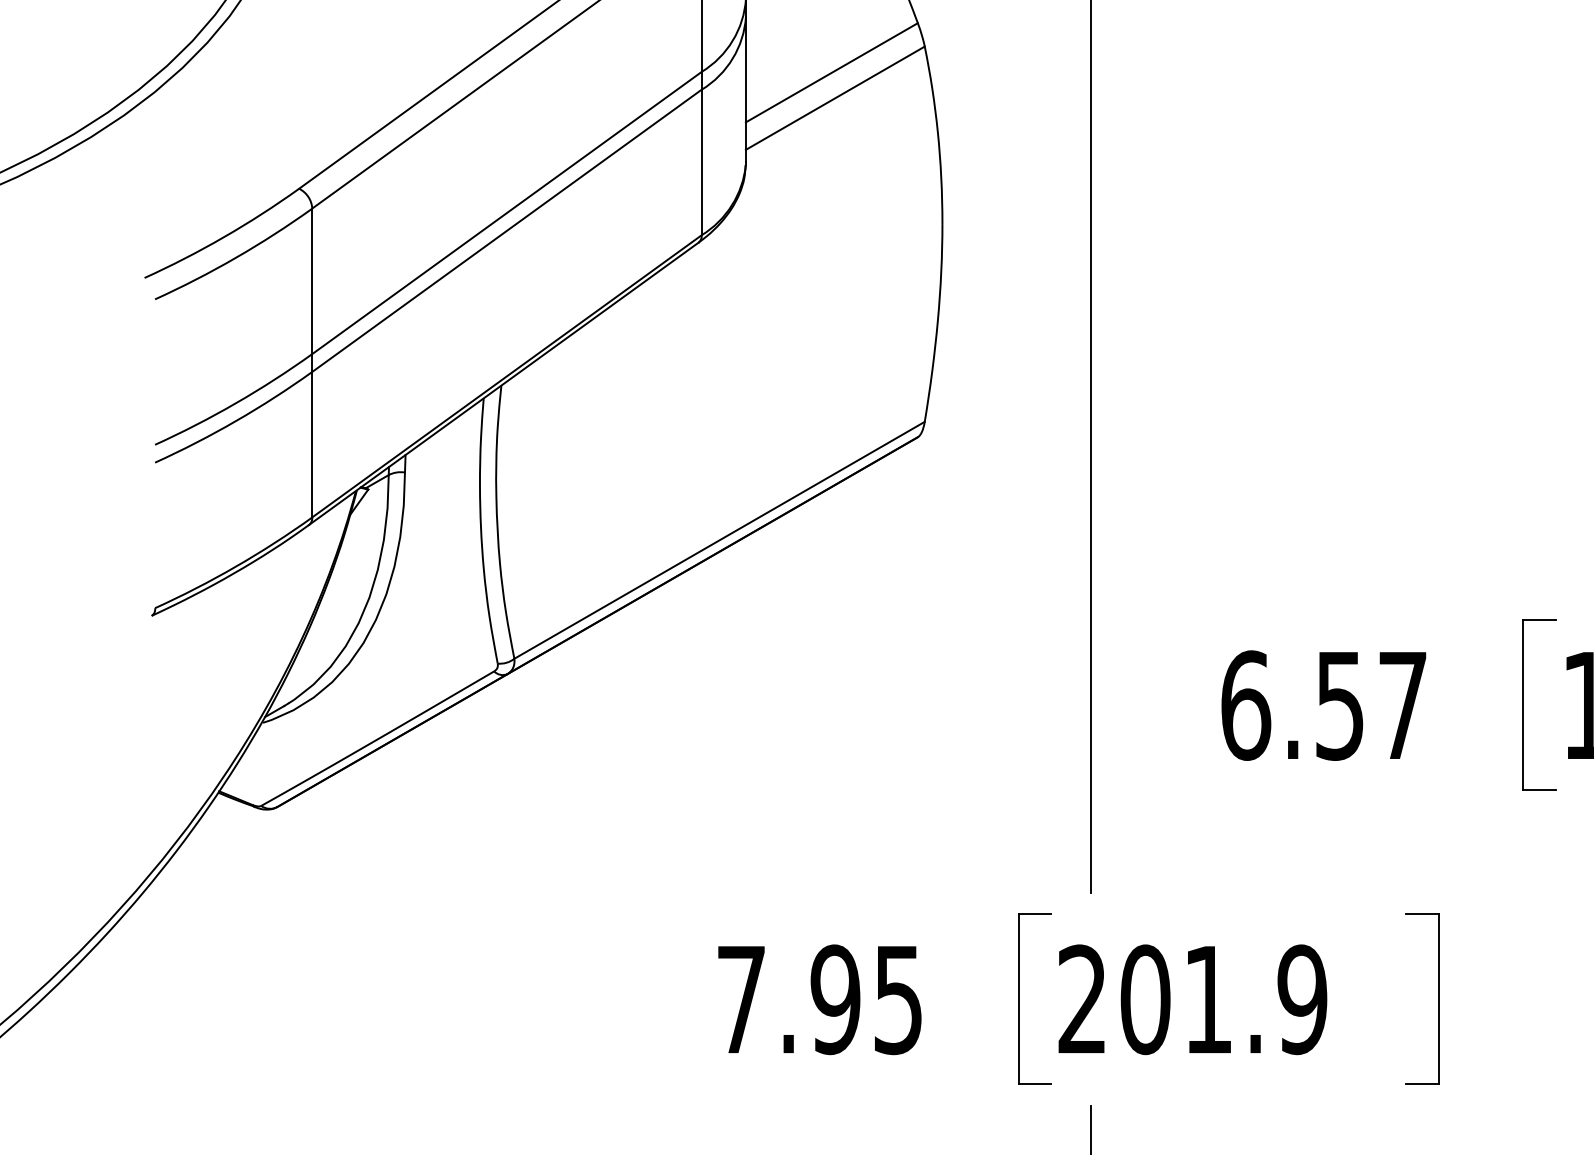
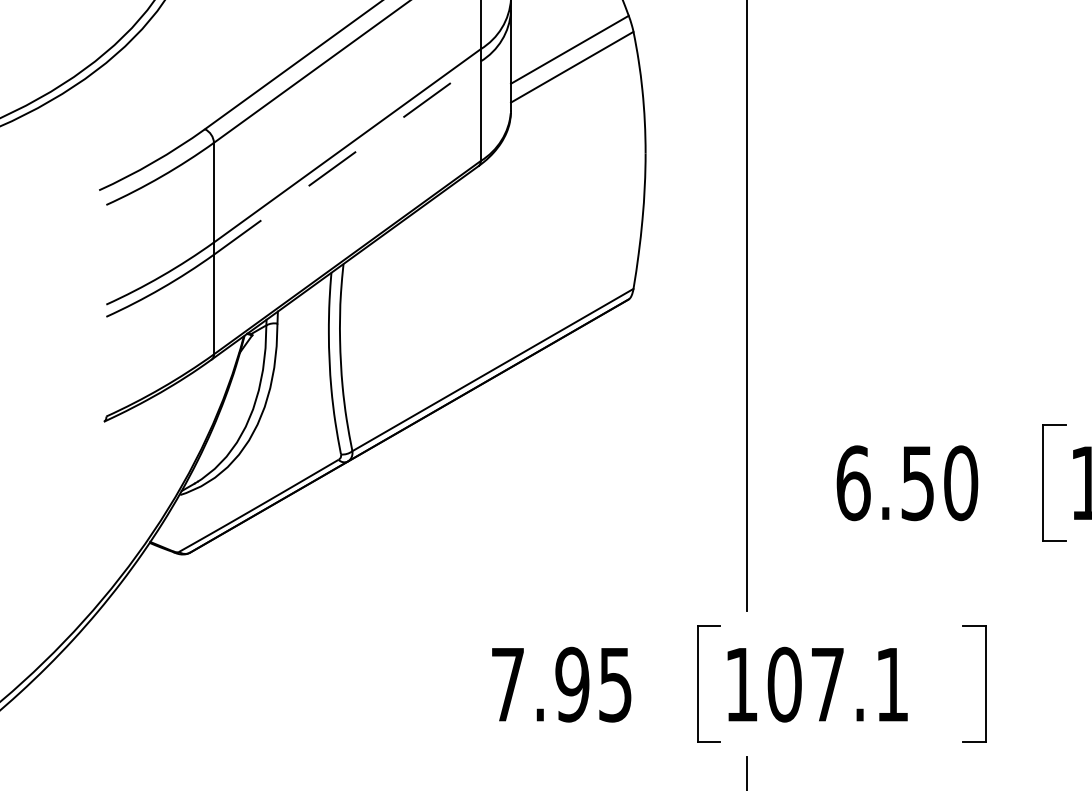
line: (507, 231) -> (347, 158), solid -> dashed
text: (1403, 705) -> (961, 483), 6.57 -> 6.50
text: (1193, 999) -> (817, 684), 201.9 -> 107.1

